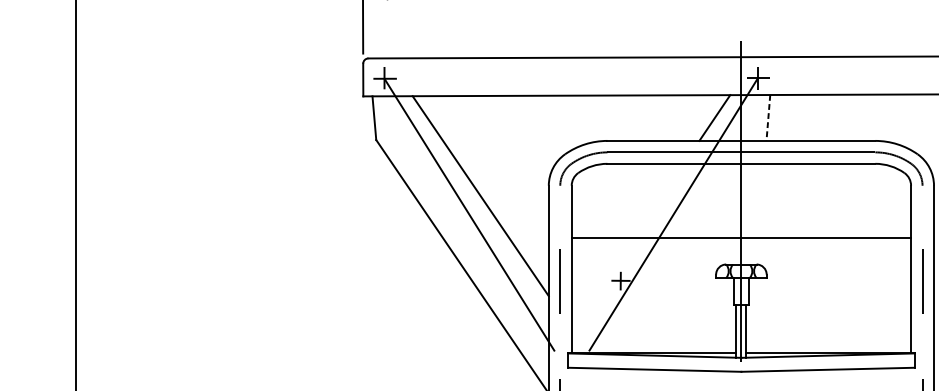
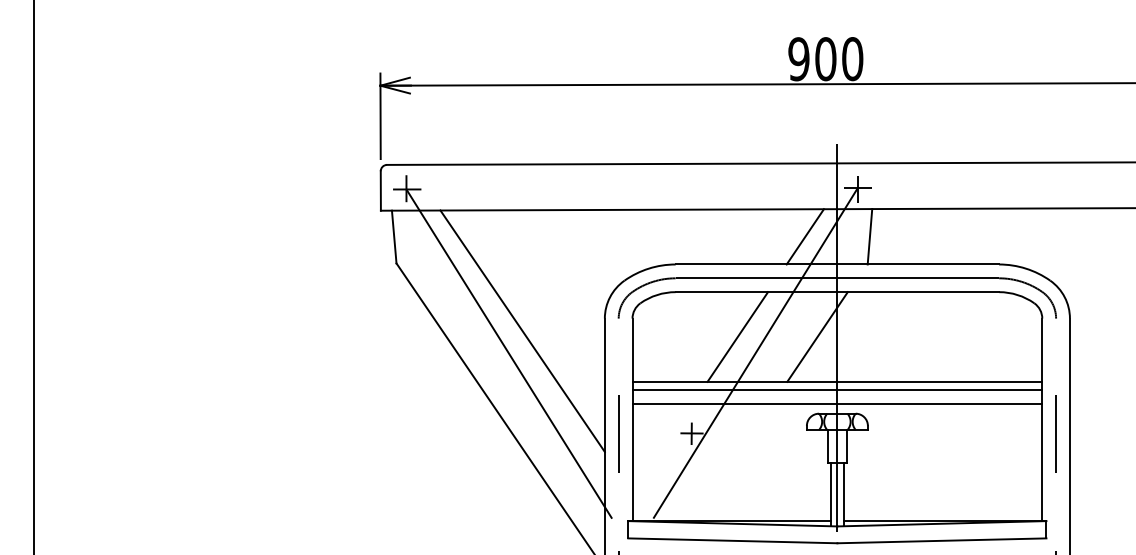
line: (767, 117) -> (869, 236), dashed -> solid
line: (658, 200) -> (737, 336), added
line: (724, 200) -> (817, 336), added
line: (740, 244) -> (836, 389), added
line: (740, 256) -> (836, 404), added

